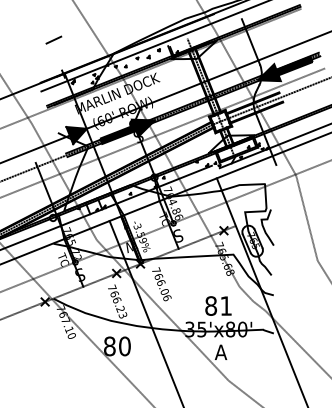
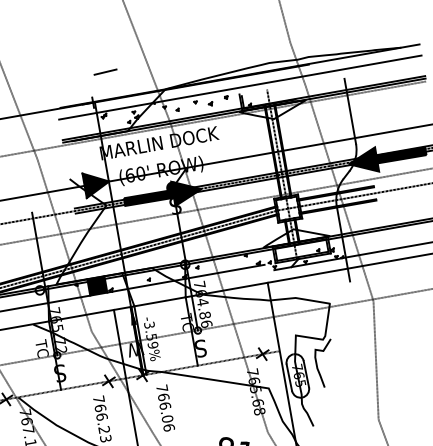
line: (53, 39) -> (105, 71), moved
fill: (93, 206) -> (96, 286), added

